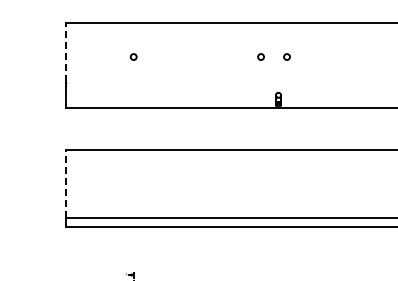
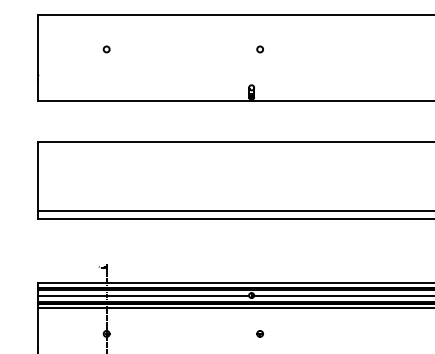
line: (65, 52) -> (38, 44), dashed -> solid
circle: (260, 57) -> (233, 49), removed
line: (65, 183) -> (38, 176), dashed -> solid

